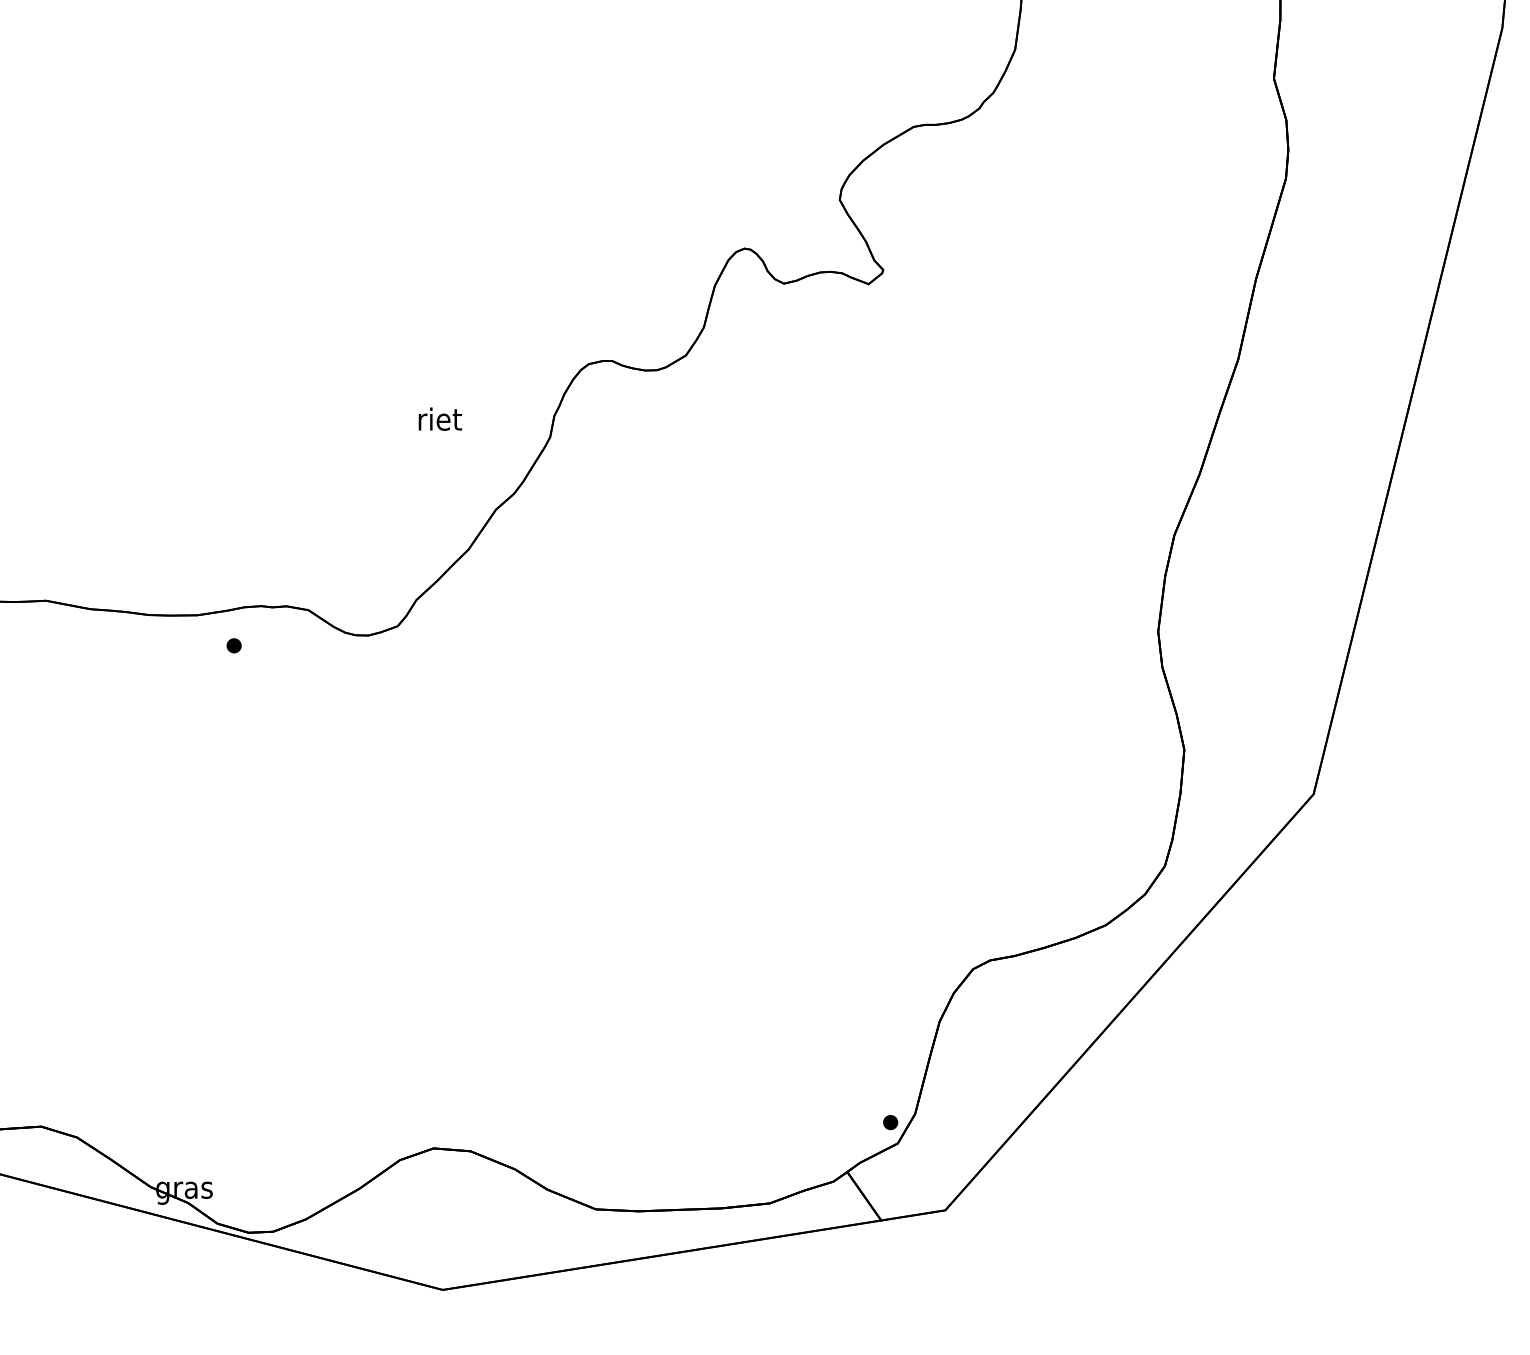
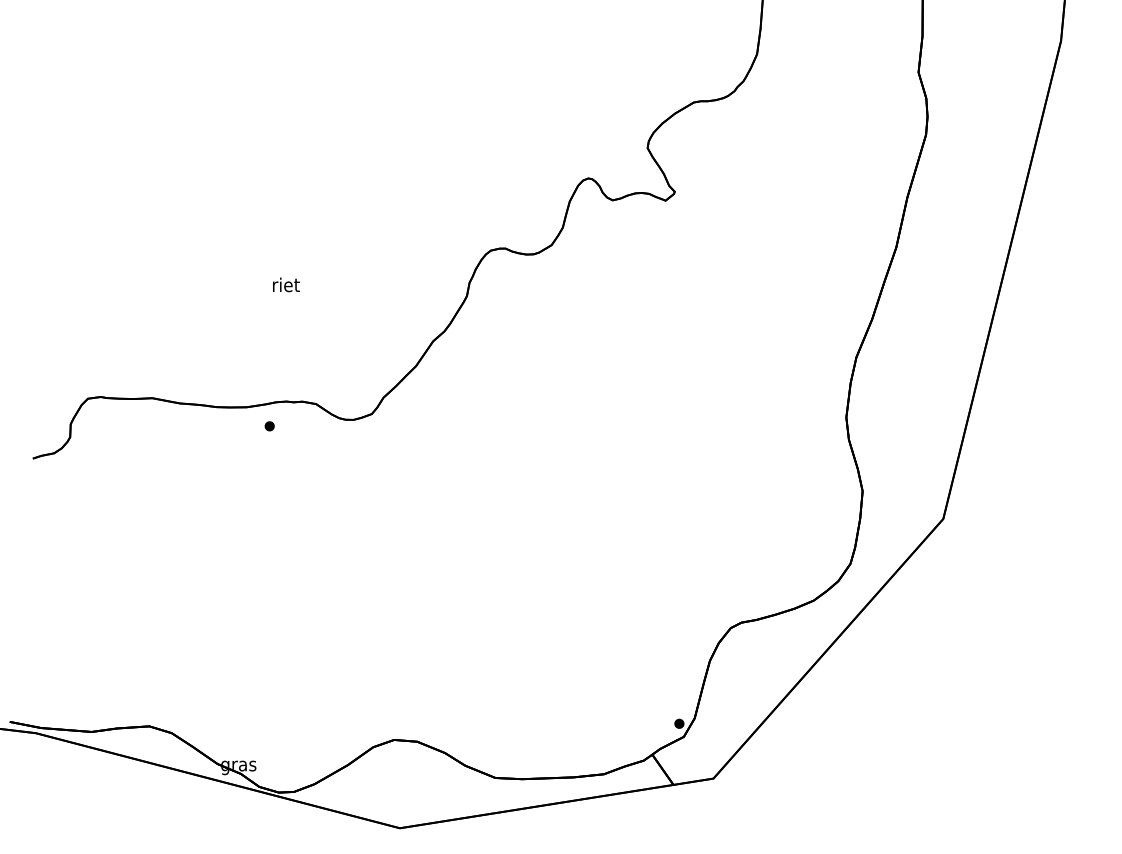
text: (440, 418) -> (286, 284), moved

